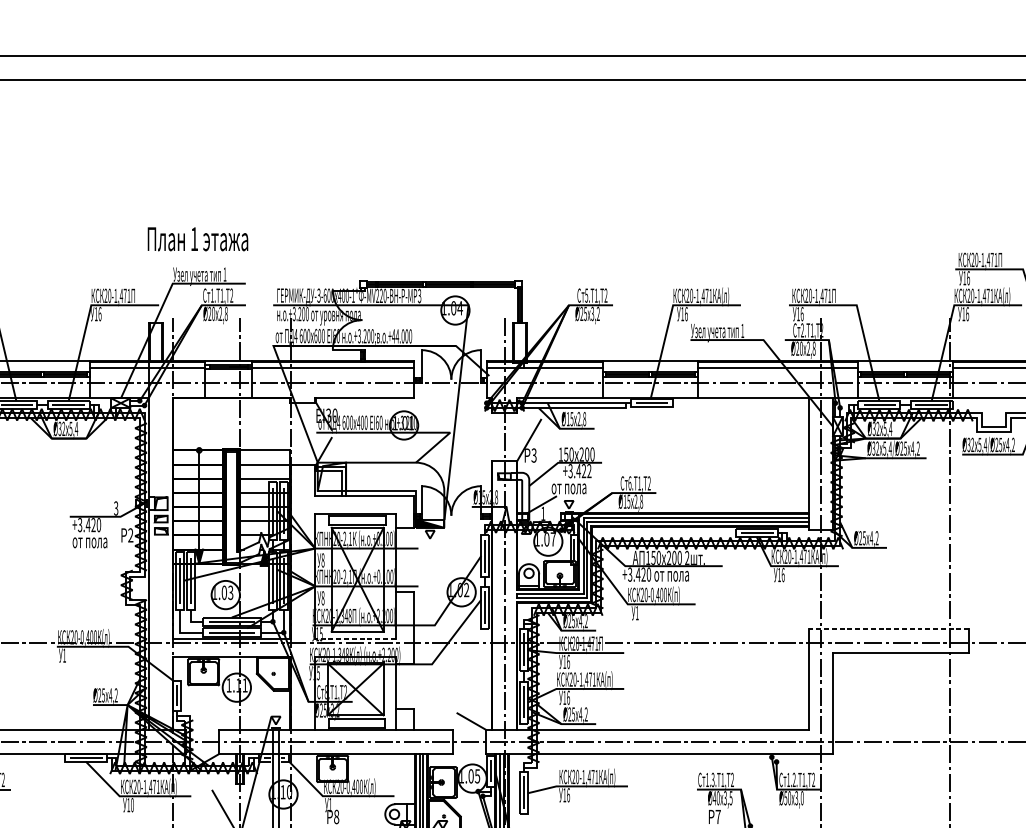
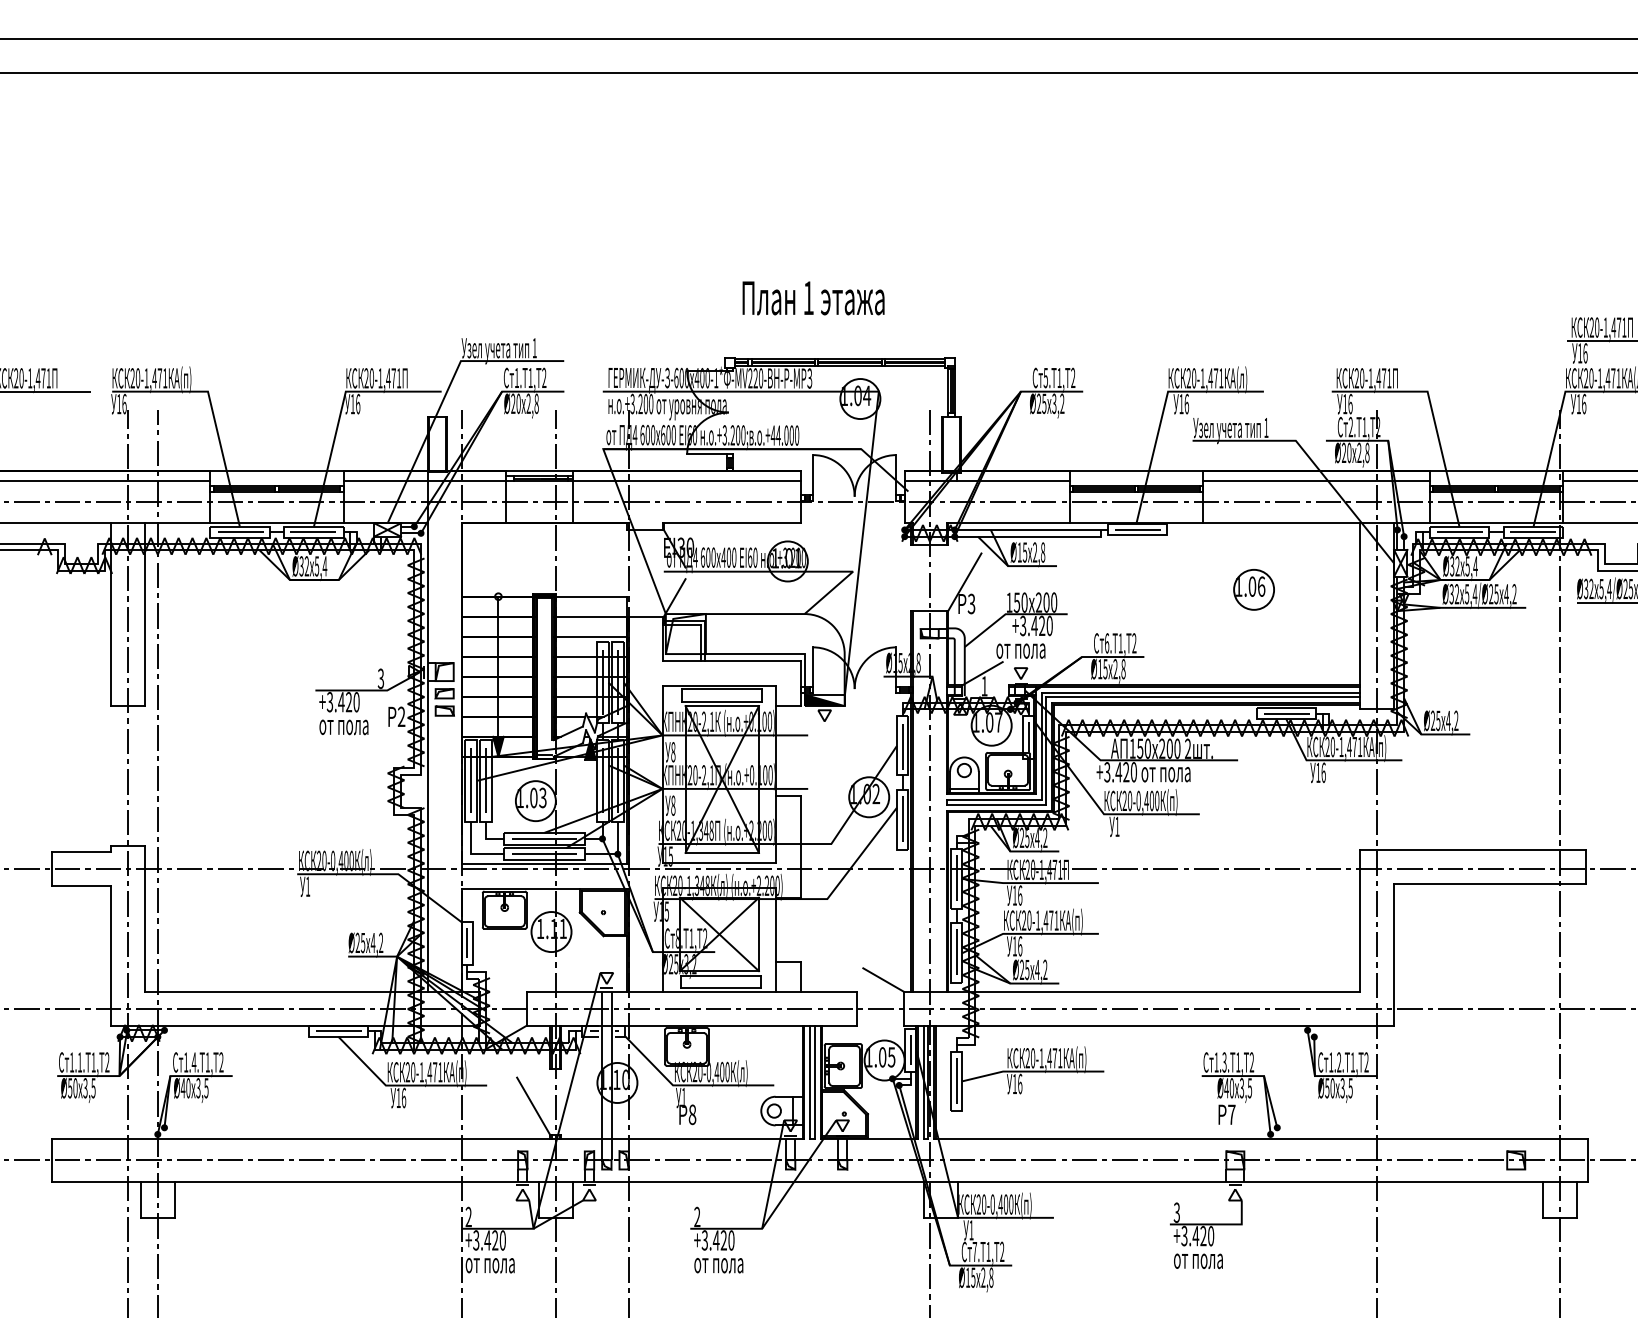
text: (197, 239) -> (813, 298), moved
part: (733, 445) -> (1253, 589), added
text: (589, 470) -> (1049, 625), +3.422 -> +3.420
line: (888, 629) -> (1472, 849), dashed -> solid
line: (355, 638) -> (719, 862), dashed -> solid
text: (802, 798) -> (1350, 1088), 3,0 -> 3,5
text: (132, 804) -> (404, 1097), 10 -> 16

